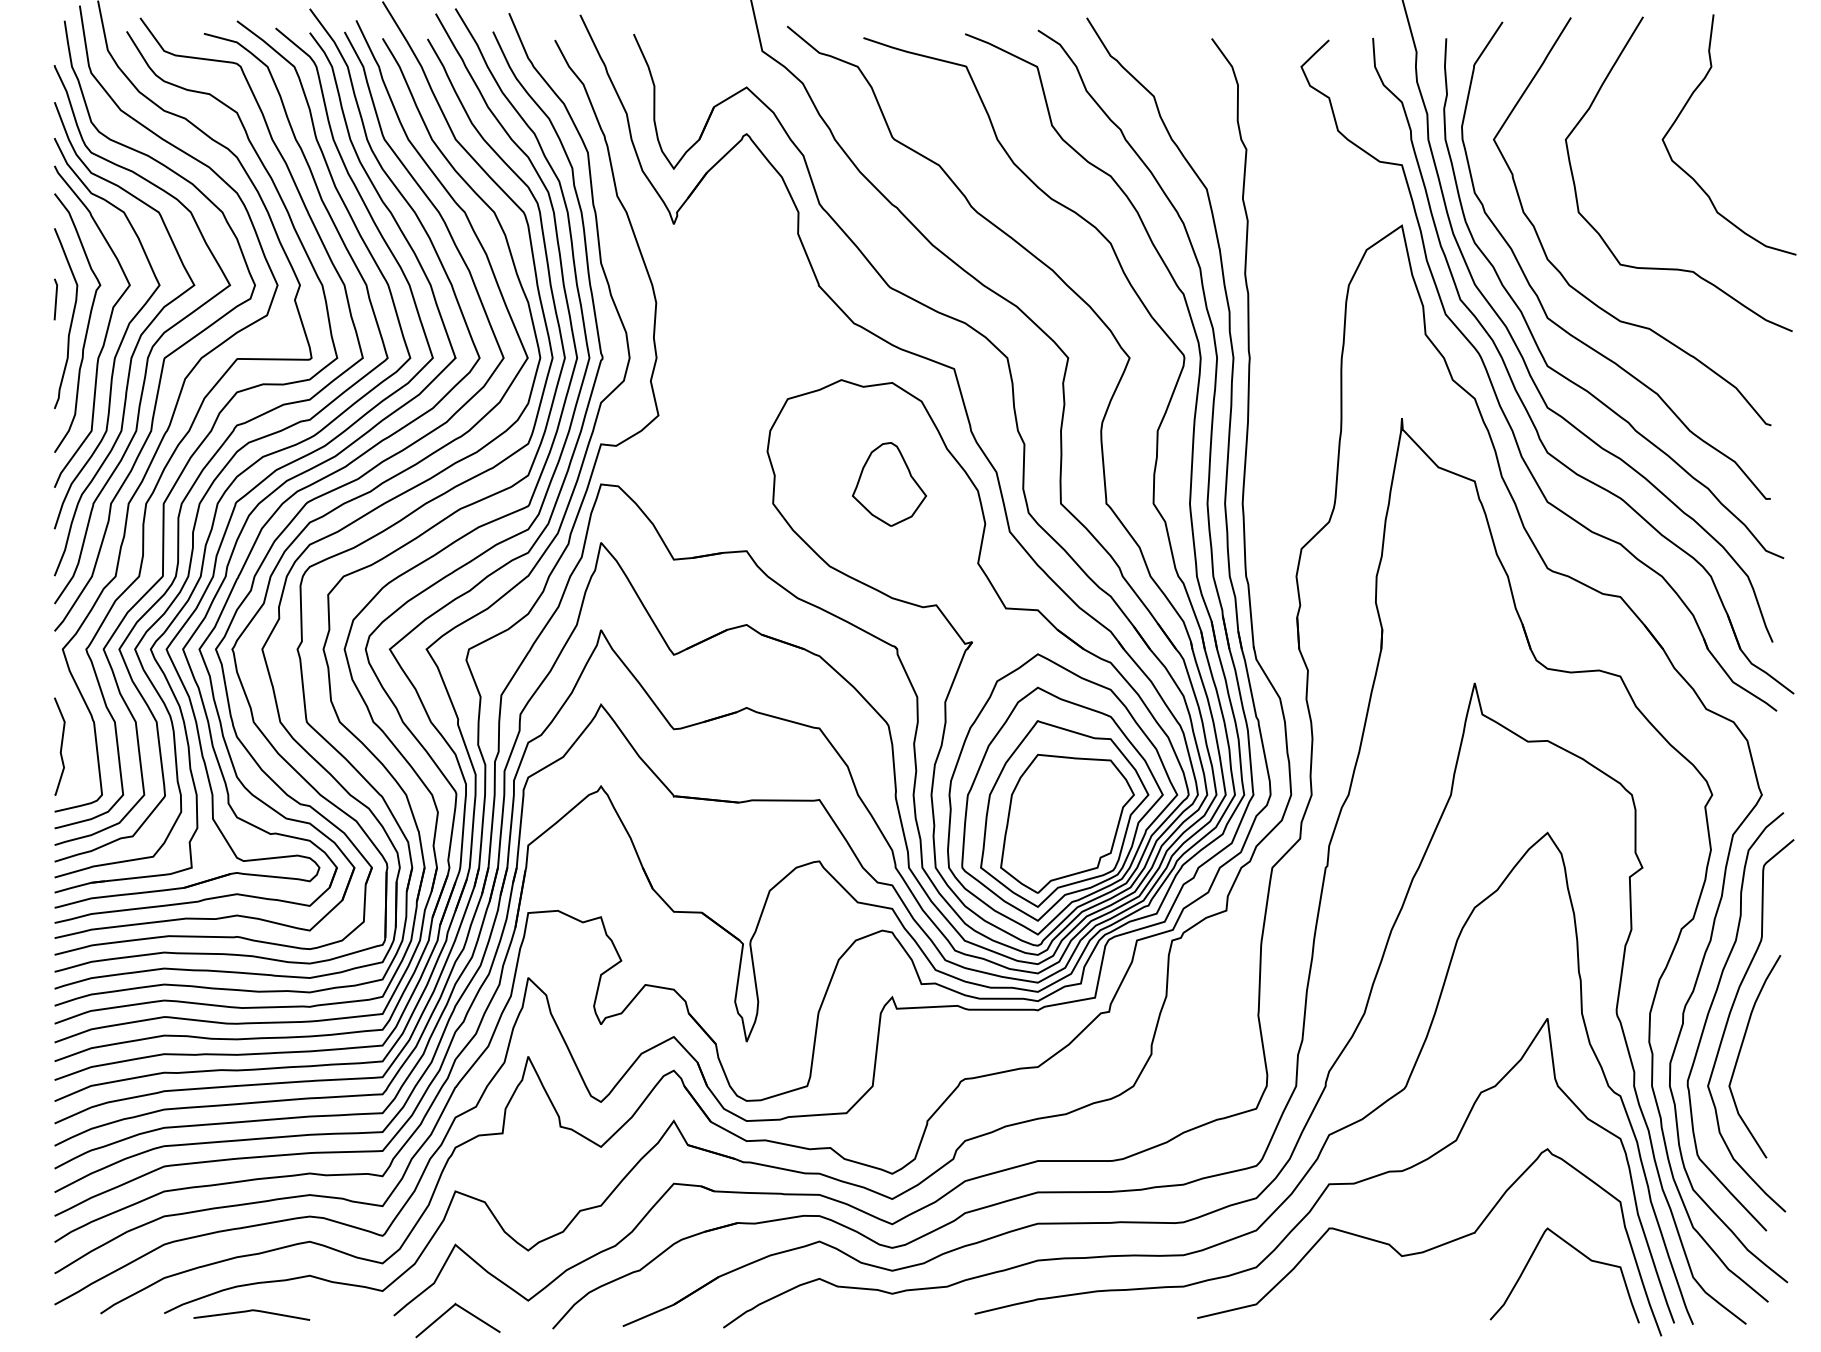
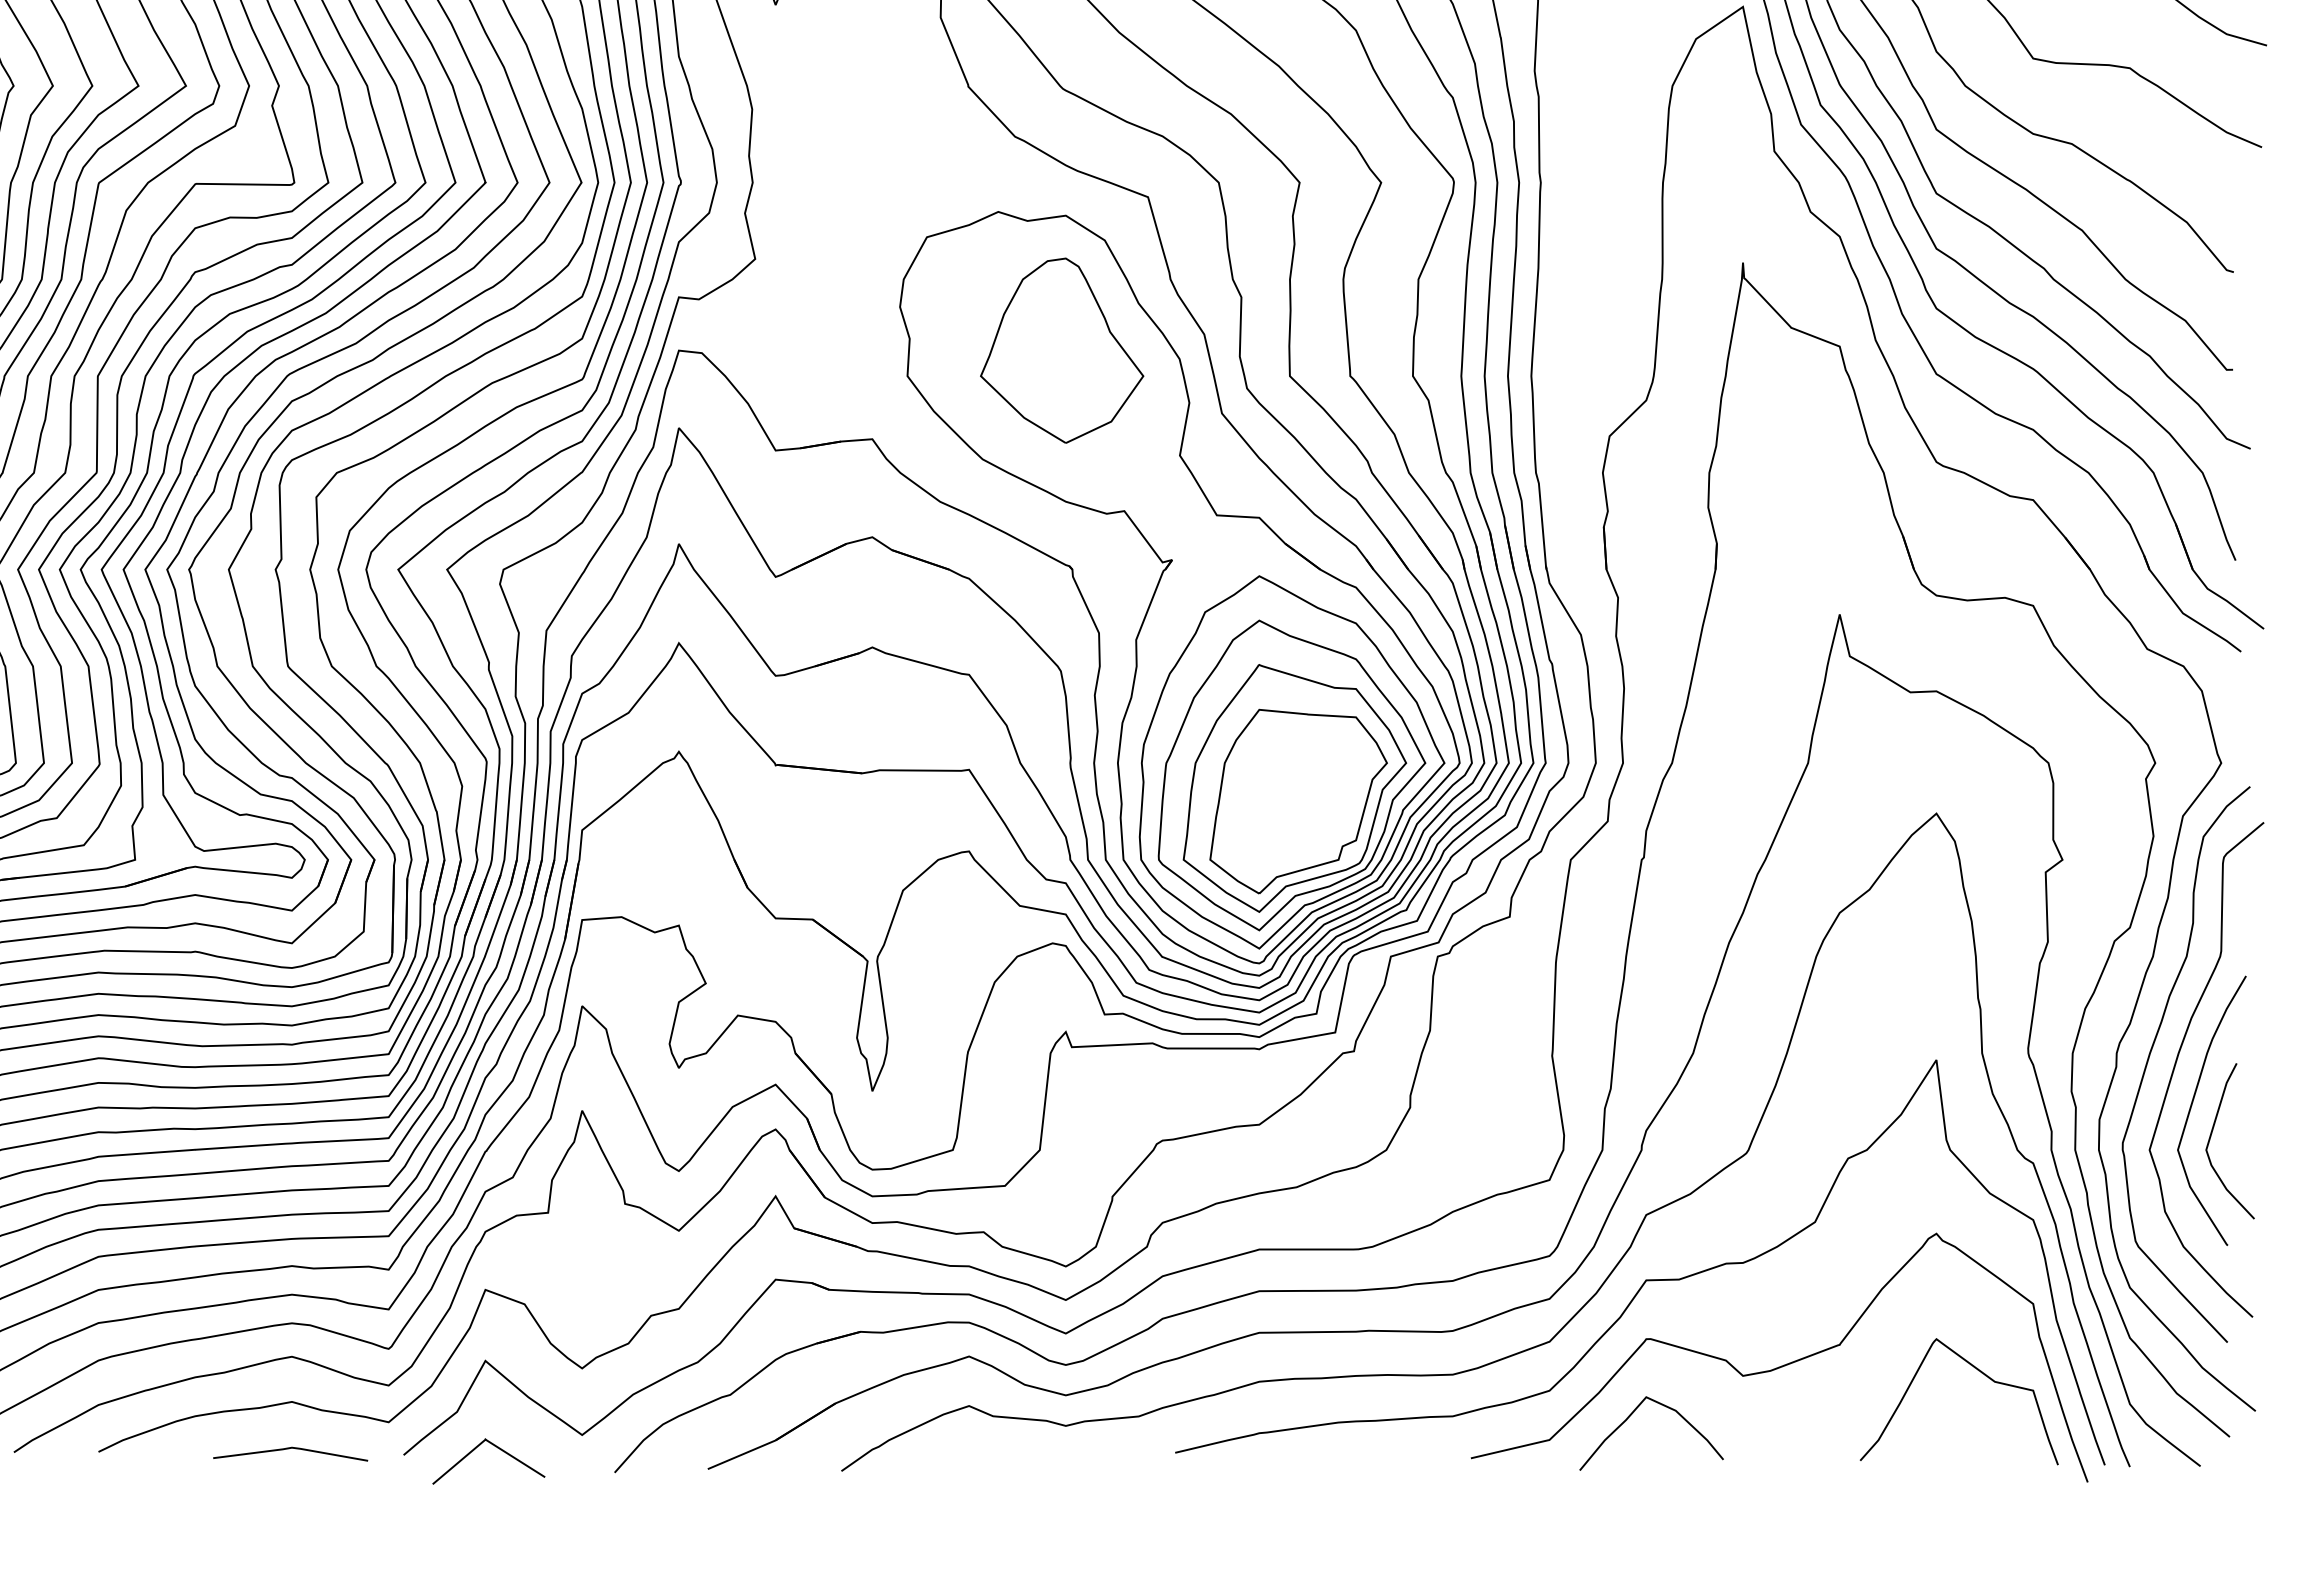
part: (889, 484) -> (1062, 350), size x1.67
curve: (1755, 1074) -> (2212, 1134), added
curve: (1316, 1288) -> (1629, 1418), added
line: (251, 1311) -> (290, 1449), moved

